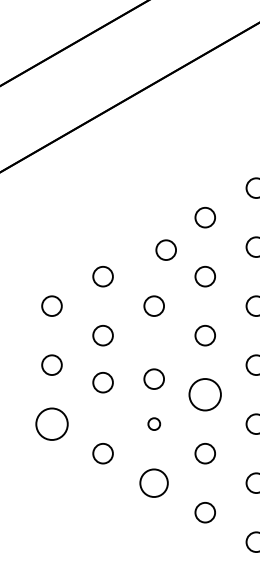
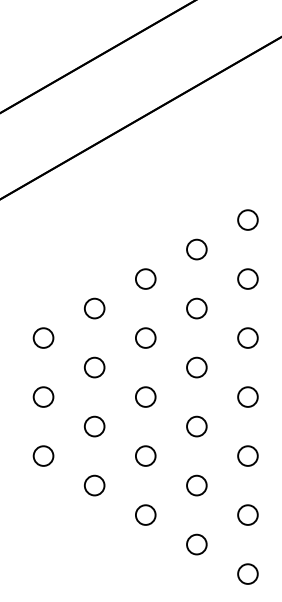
circle: (165, 249) -> (145, 278), moved
circle: (153, 378) -> (145, 396), moved
circle: (102, 382) -> (94, 426), moved
circle: (204, 394) -> (196, 426), size x0.62
circle: (51, 423) -> (43, 455), size x0.62
circle: (153, 423) -> (145, 455), size x1.67
circle: (153, 482) -> (145, 514), size x0.71

